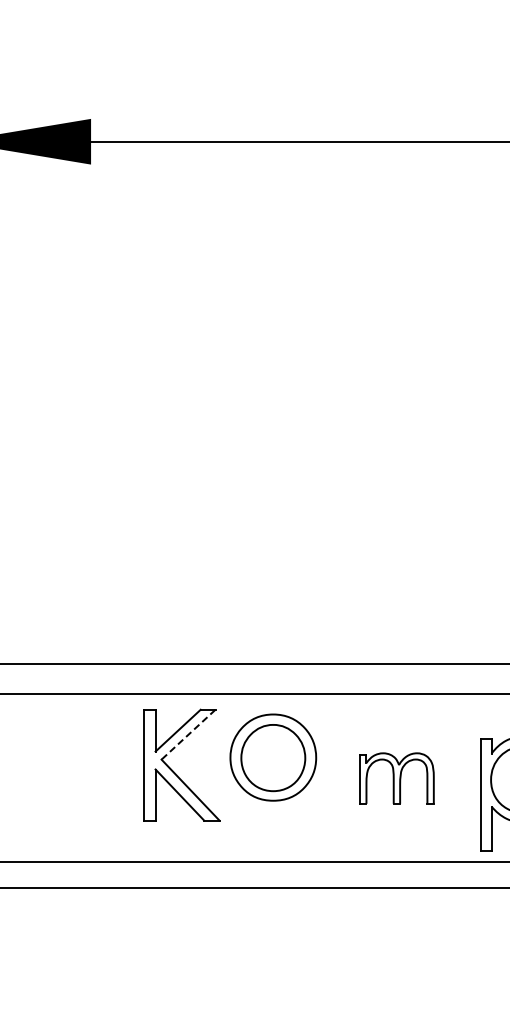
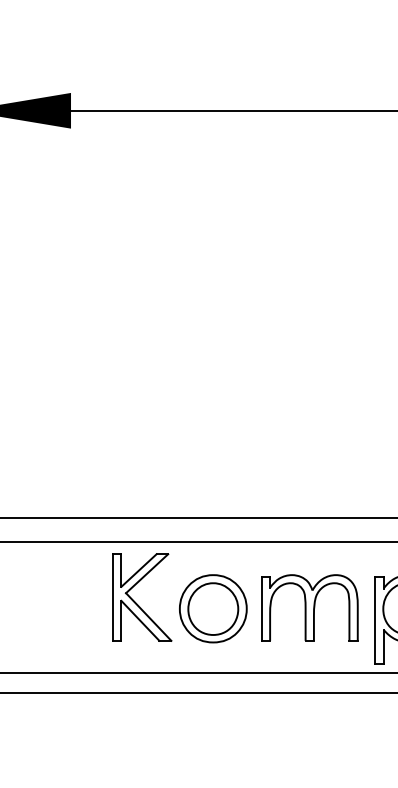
line: (188, 734) -> (147, 573), dashed -> solid
part: (273, 757) -> (213, 608), moved
part: (396, 778) -> (309, 607), size x1.67

